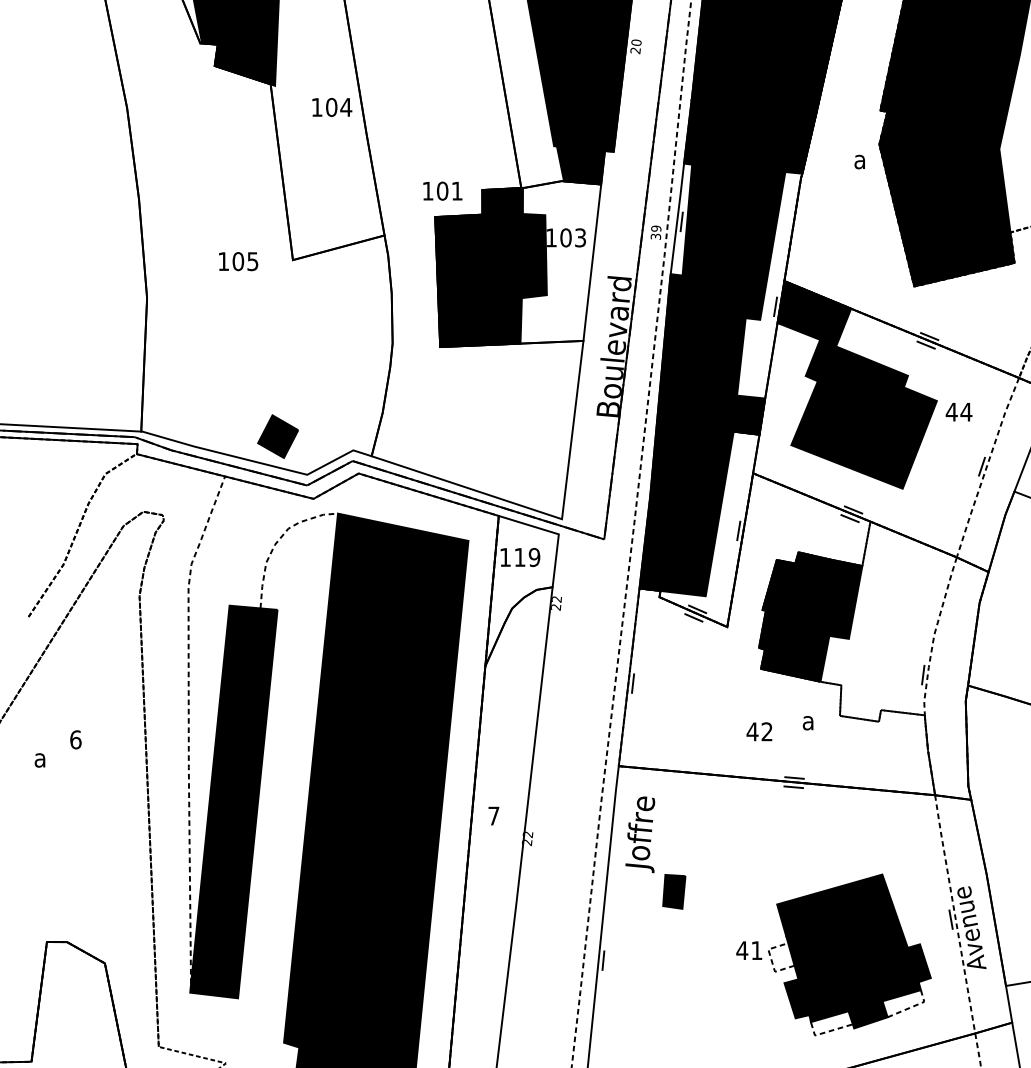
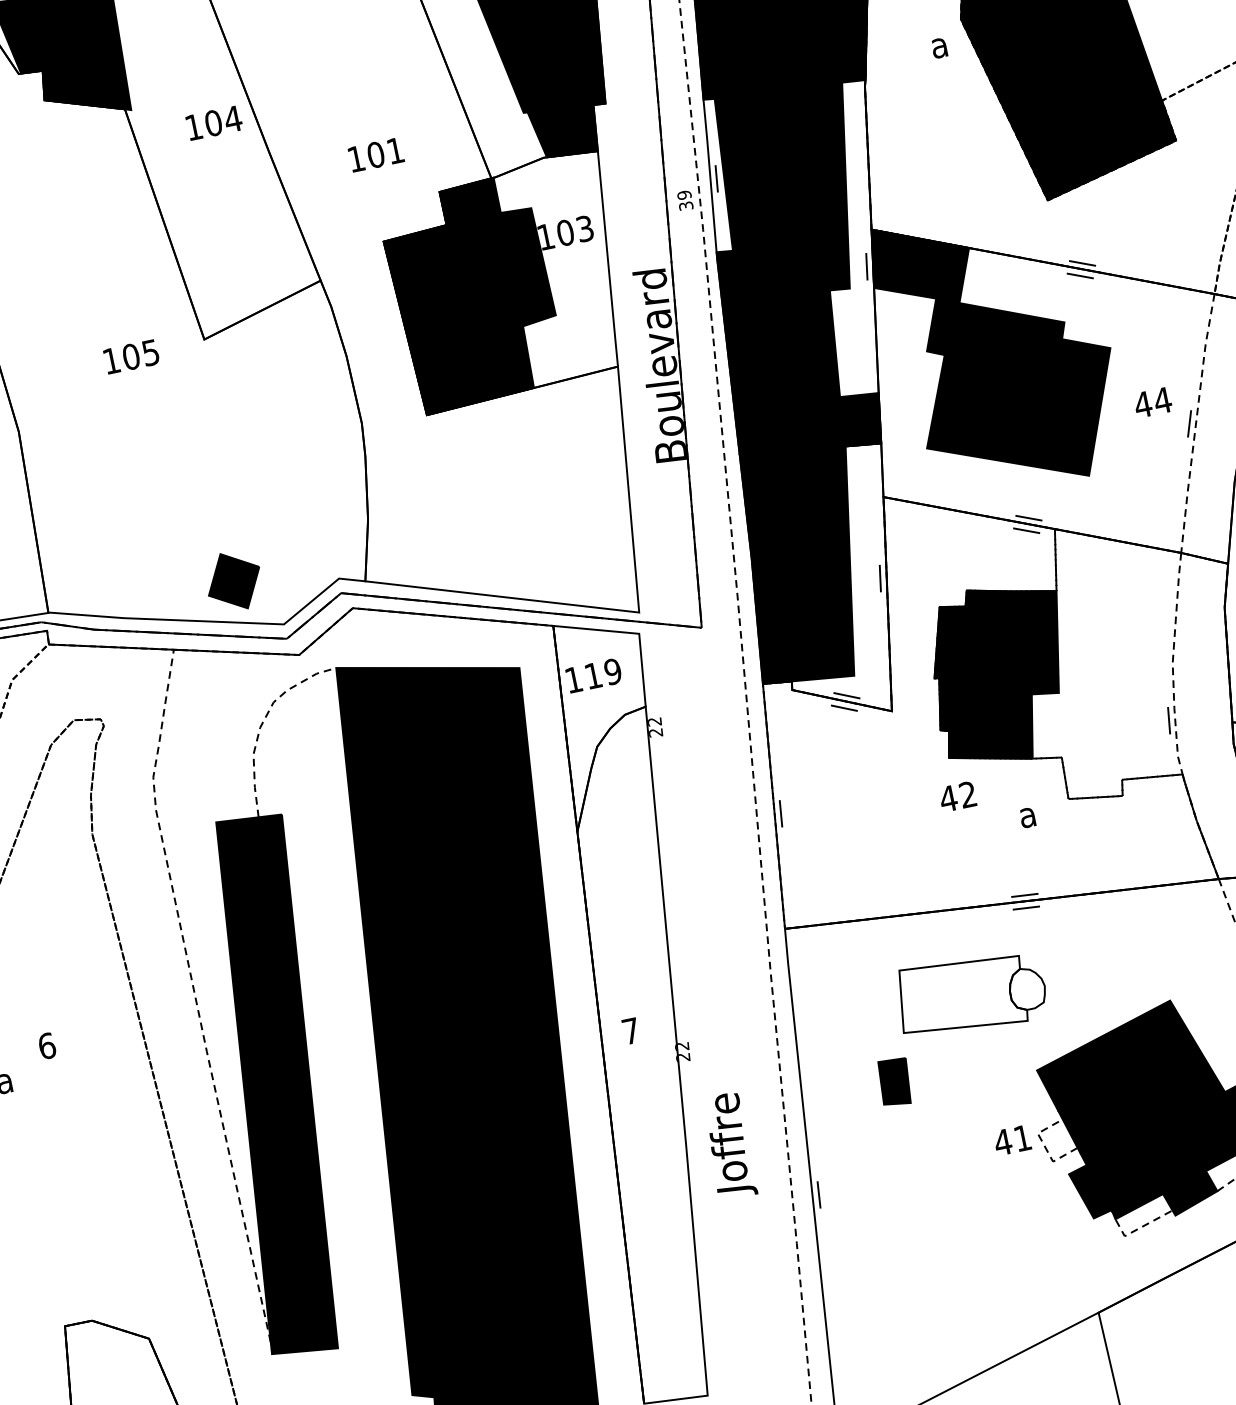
text: (442, 190) -> (375, 154), moved
text: (958, 412) -> (1152, 403), moved
text: (759, 731) -> (957, 796), moved
text: (640, 834) -> (728, 1146), moved
part: (741, 840) -> (971, 994), added

